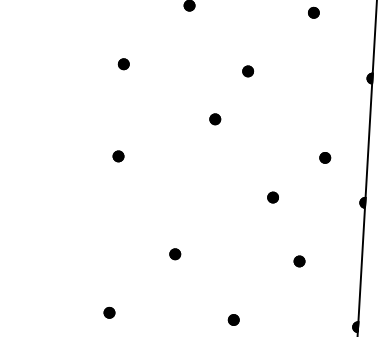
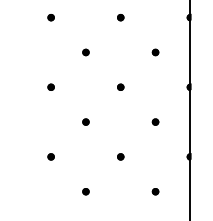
part: (214, 118) -> (85, 121), moved
part: (117, 155) -> (50, 156), moved
part: (325, 156) -> (155, 121), moved
part: (272, 196) -> (120, 156), moved

